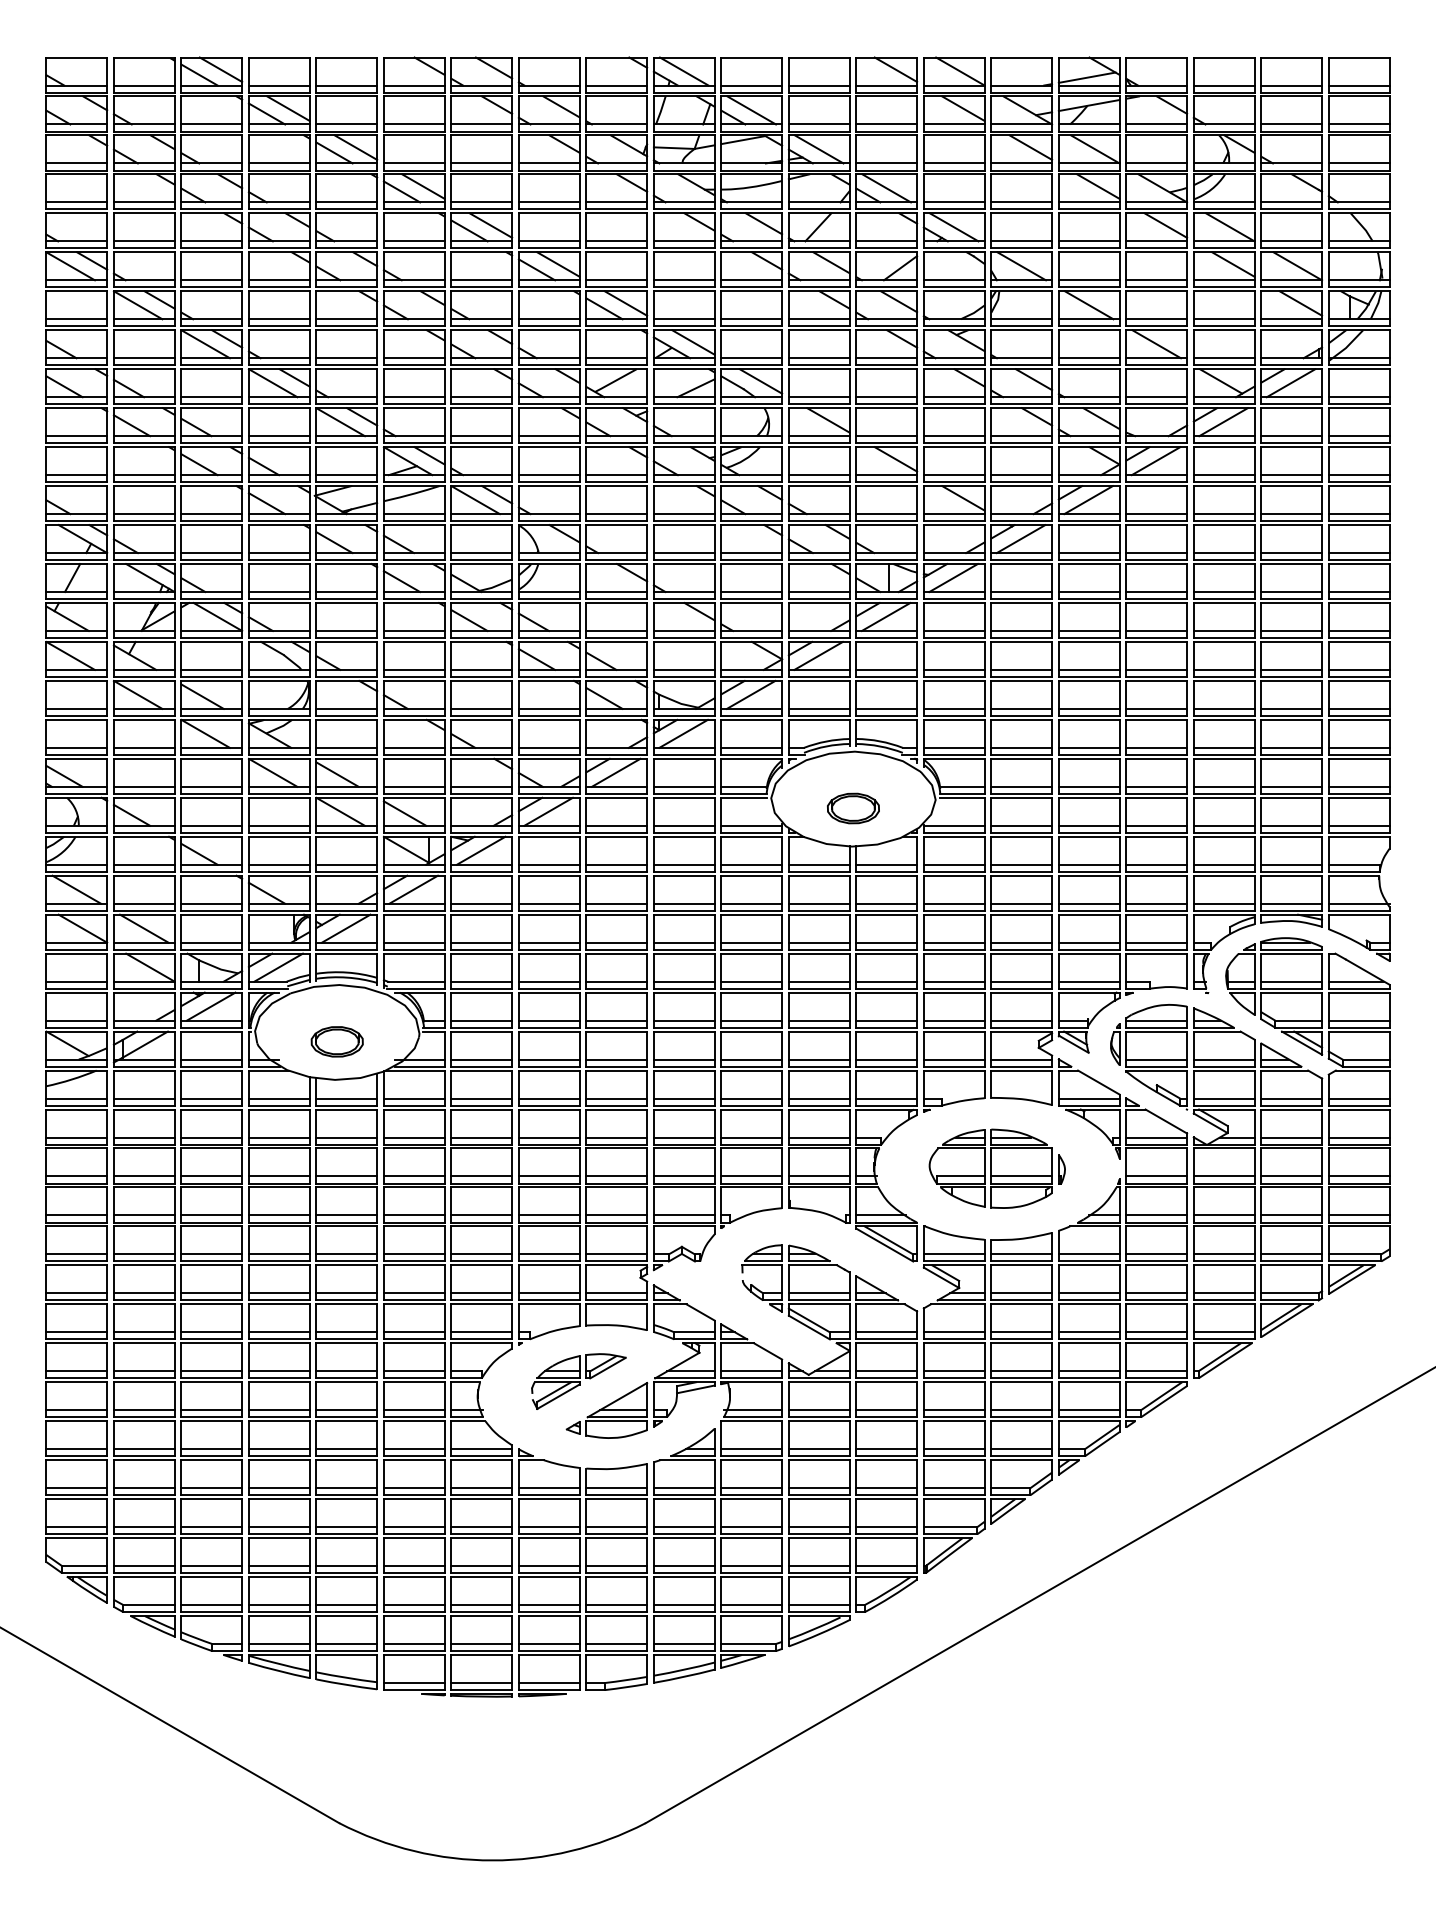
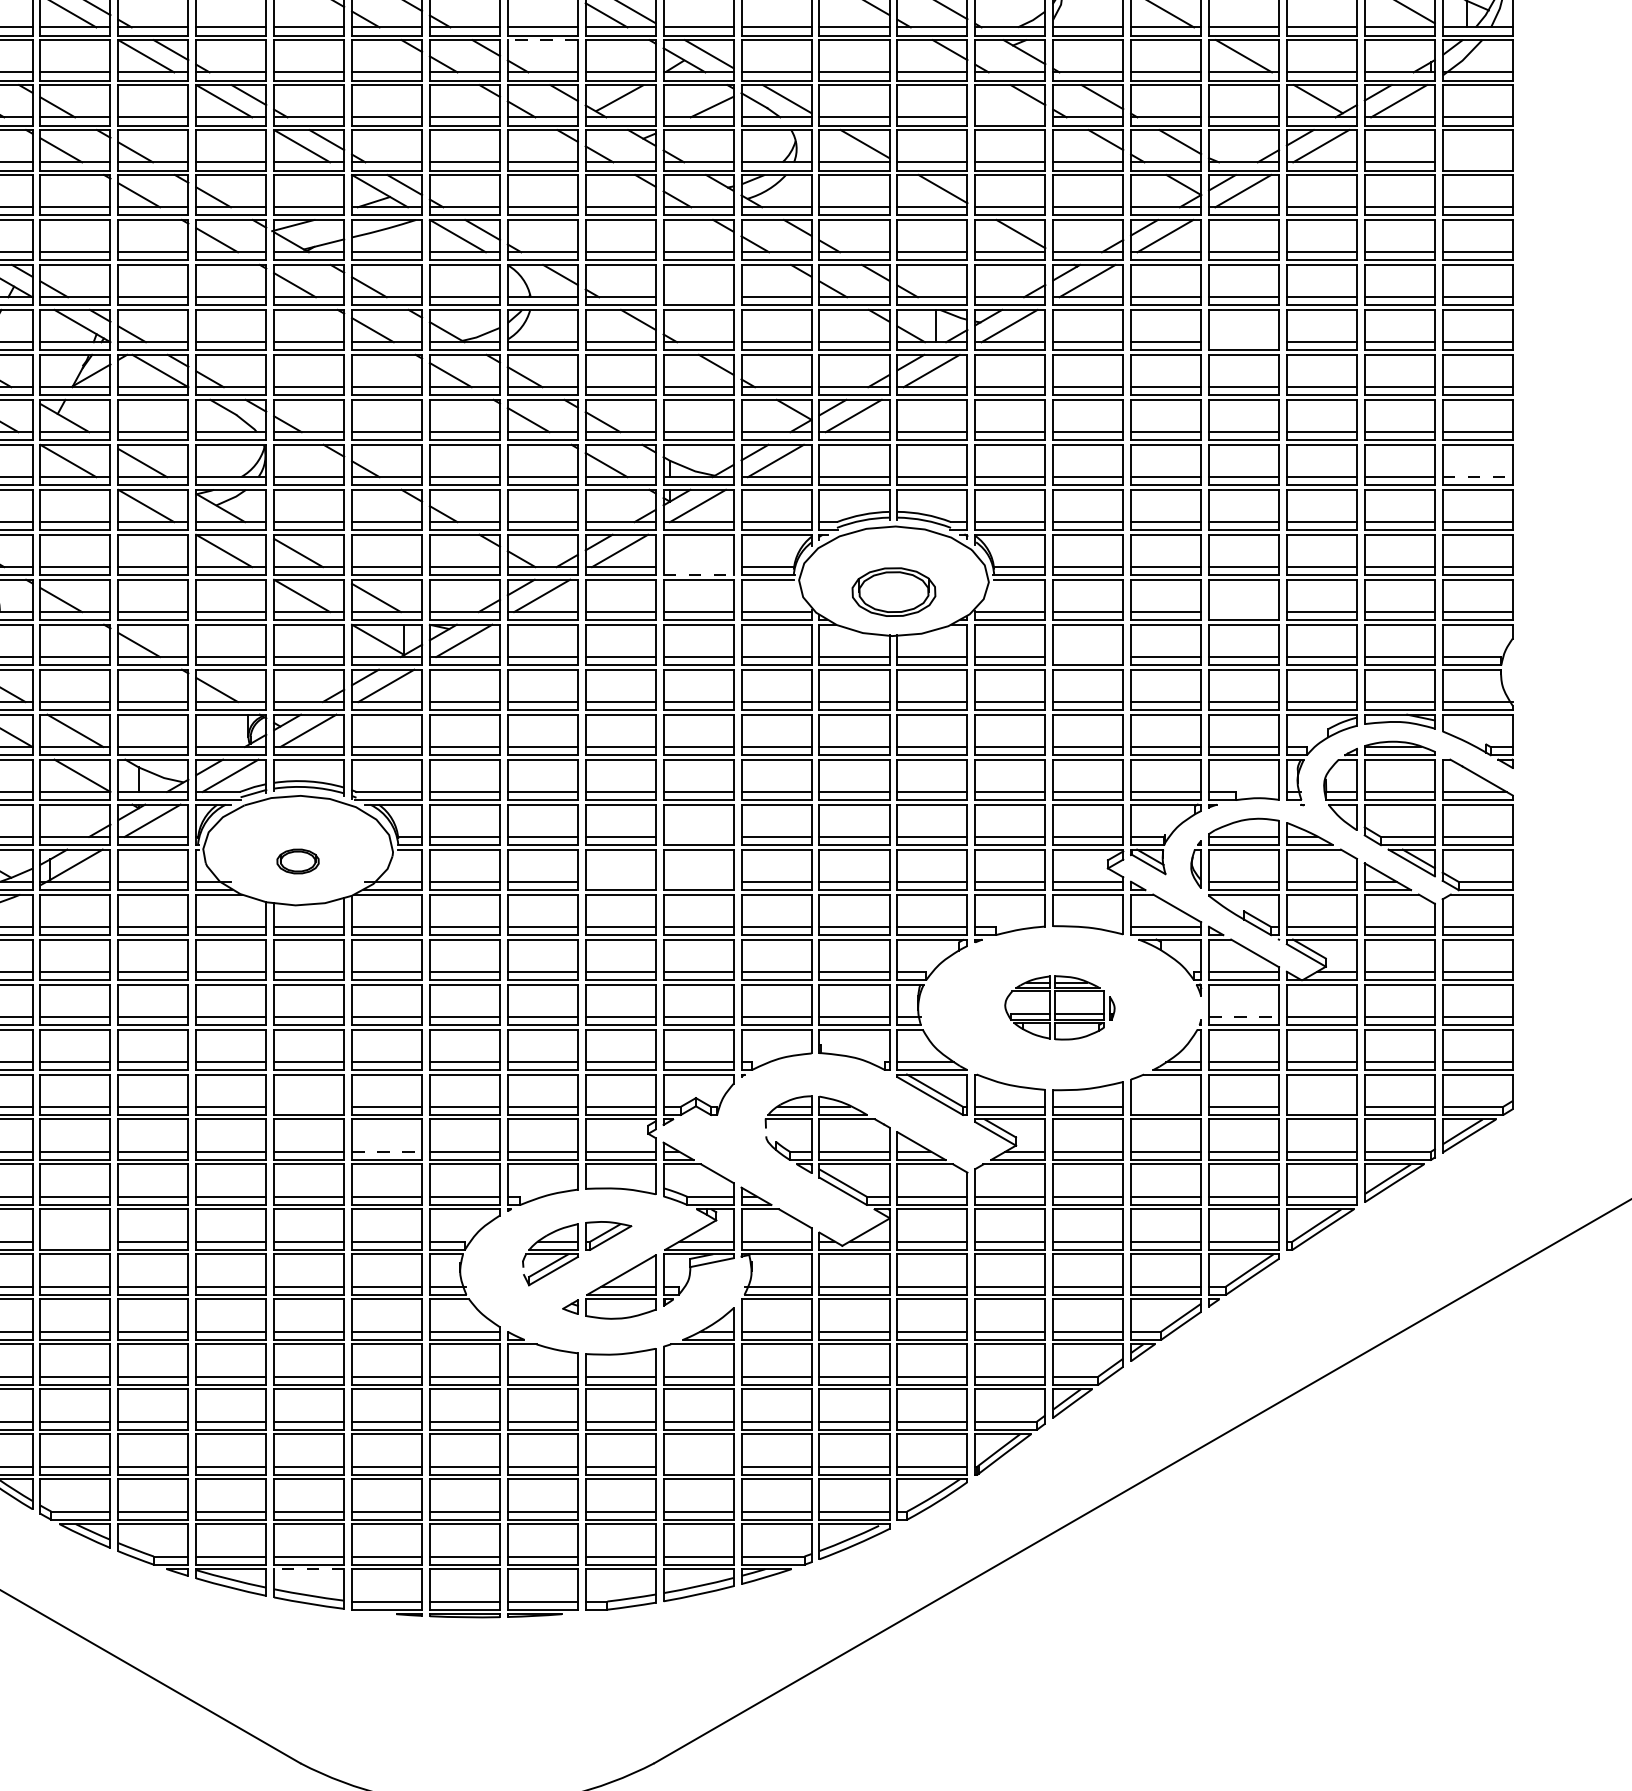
line: (548, 330) -> (541, 40), solid -> dashed
line: (953, 397) -> (1009, 117), removed
line: (1358, 436) -> (1476, 162), removed
line: (683, 553) -> (697, 297), removed
line: (1156, 592) -> (1243, 342), removed
line: (1359, 708) -> (1478, 476), solid -> dashed
line: (683, 786) -> (697, 566), removed
line: (684, 793) -> (698, 574), solid -> dashed
part: (853, 808) -> (894, 592), size x1.4
line: (1156, 825) -> (1243, 611), removed
line: (1021, 864) -> (1087, 656), removed
line: (683, 1020) -> (697, 836), removed
part: (336, 1041) -> (297, 861), size x0.7
line: (616, 1059) -> (620, 881), removed
line: (683, 1059) -> (697, 881), removed
part: (996, 1168) -> (1059, 1007), size x0.7
line: (1157, 1176) -> (1244, 1016), solid -> dashed
line: (346, 1254) -> (308, 1106), removed
line: (1088, 1254) -> (1165, 1106), removed
line: (1223, 1254) -> (1321, 1106), removed
line: (414, 1293) -> (387, 1151), solid -> dashed
line: (143, 1371) -> (74, 1241), removed
line: (683, 1566) -> (697, 1467), removed
line: (346, 1655) -> (308, 1569), solid -> dashed

